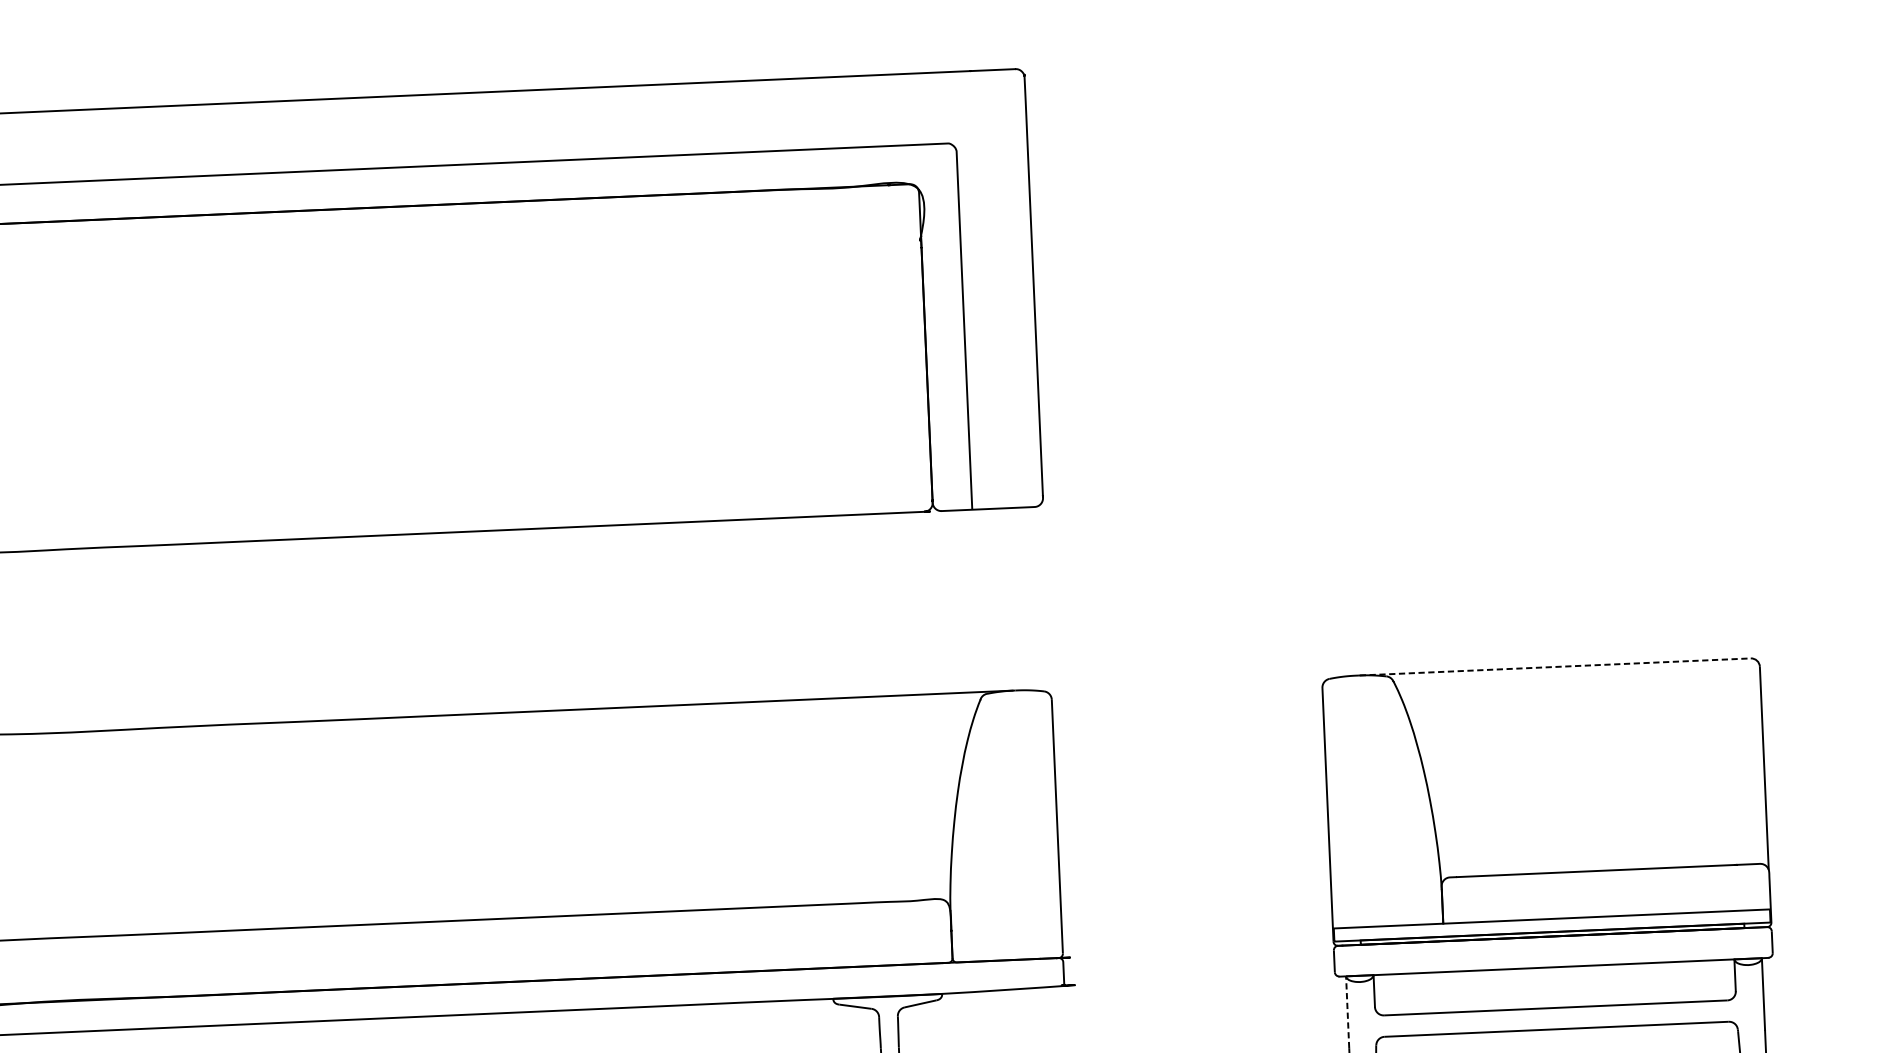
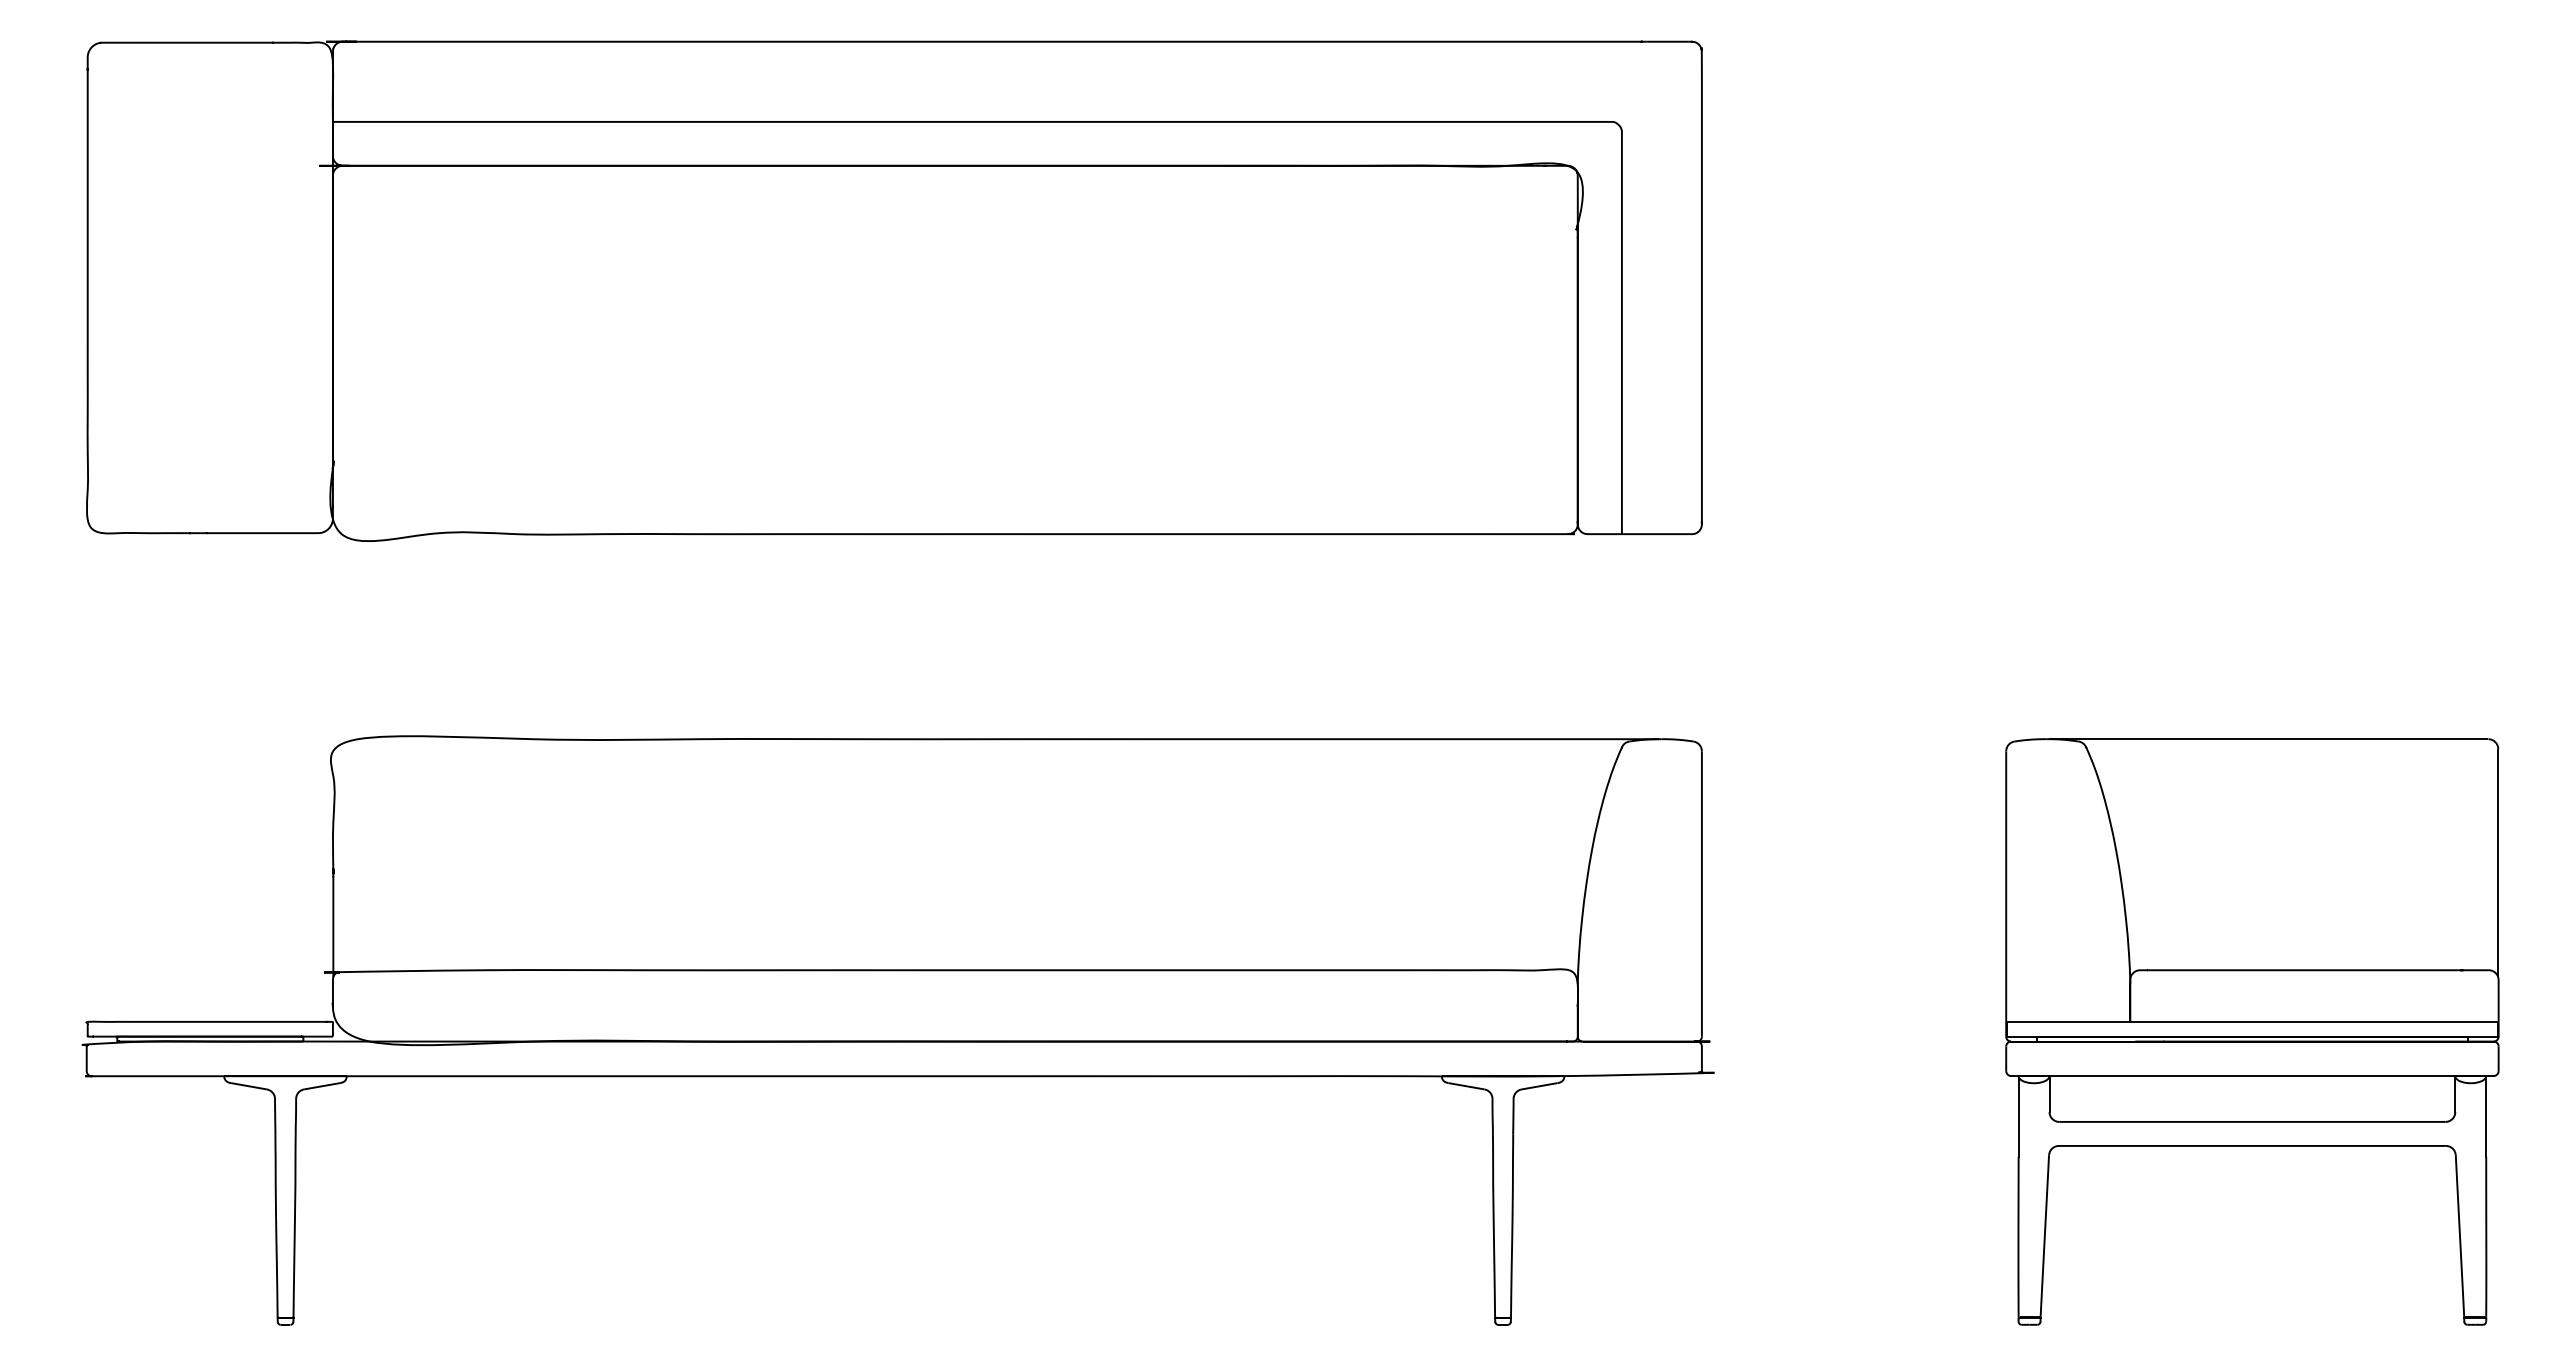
line: (1555, 667) -> (2268, 739), dashed -> solid
line: (1347, 1012) -> (2018, 1116), dashed -> solid

